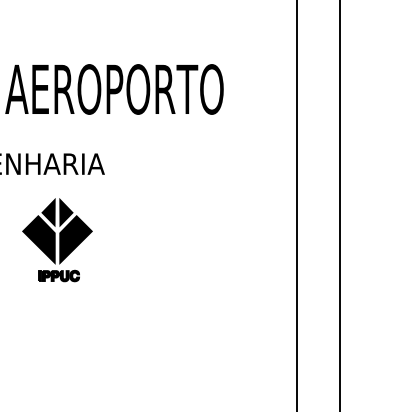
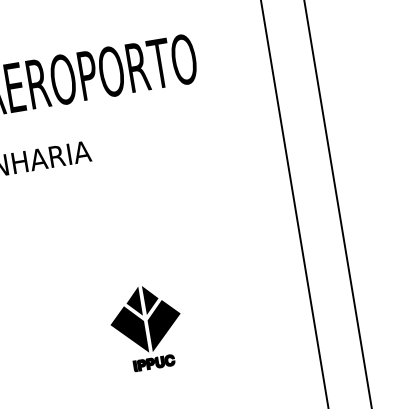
part: (57, 240) -> (147, 328), moved

